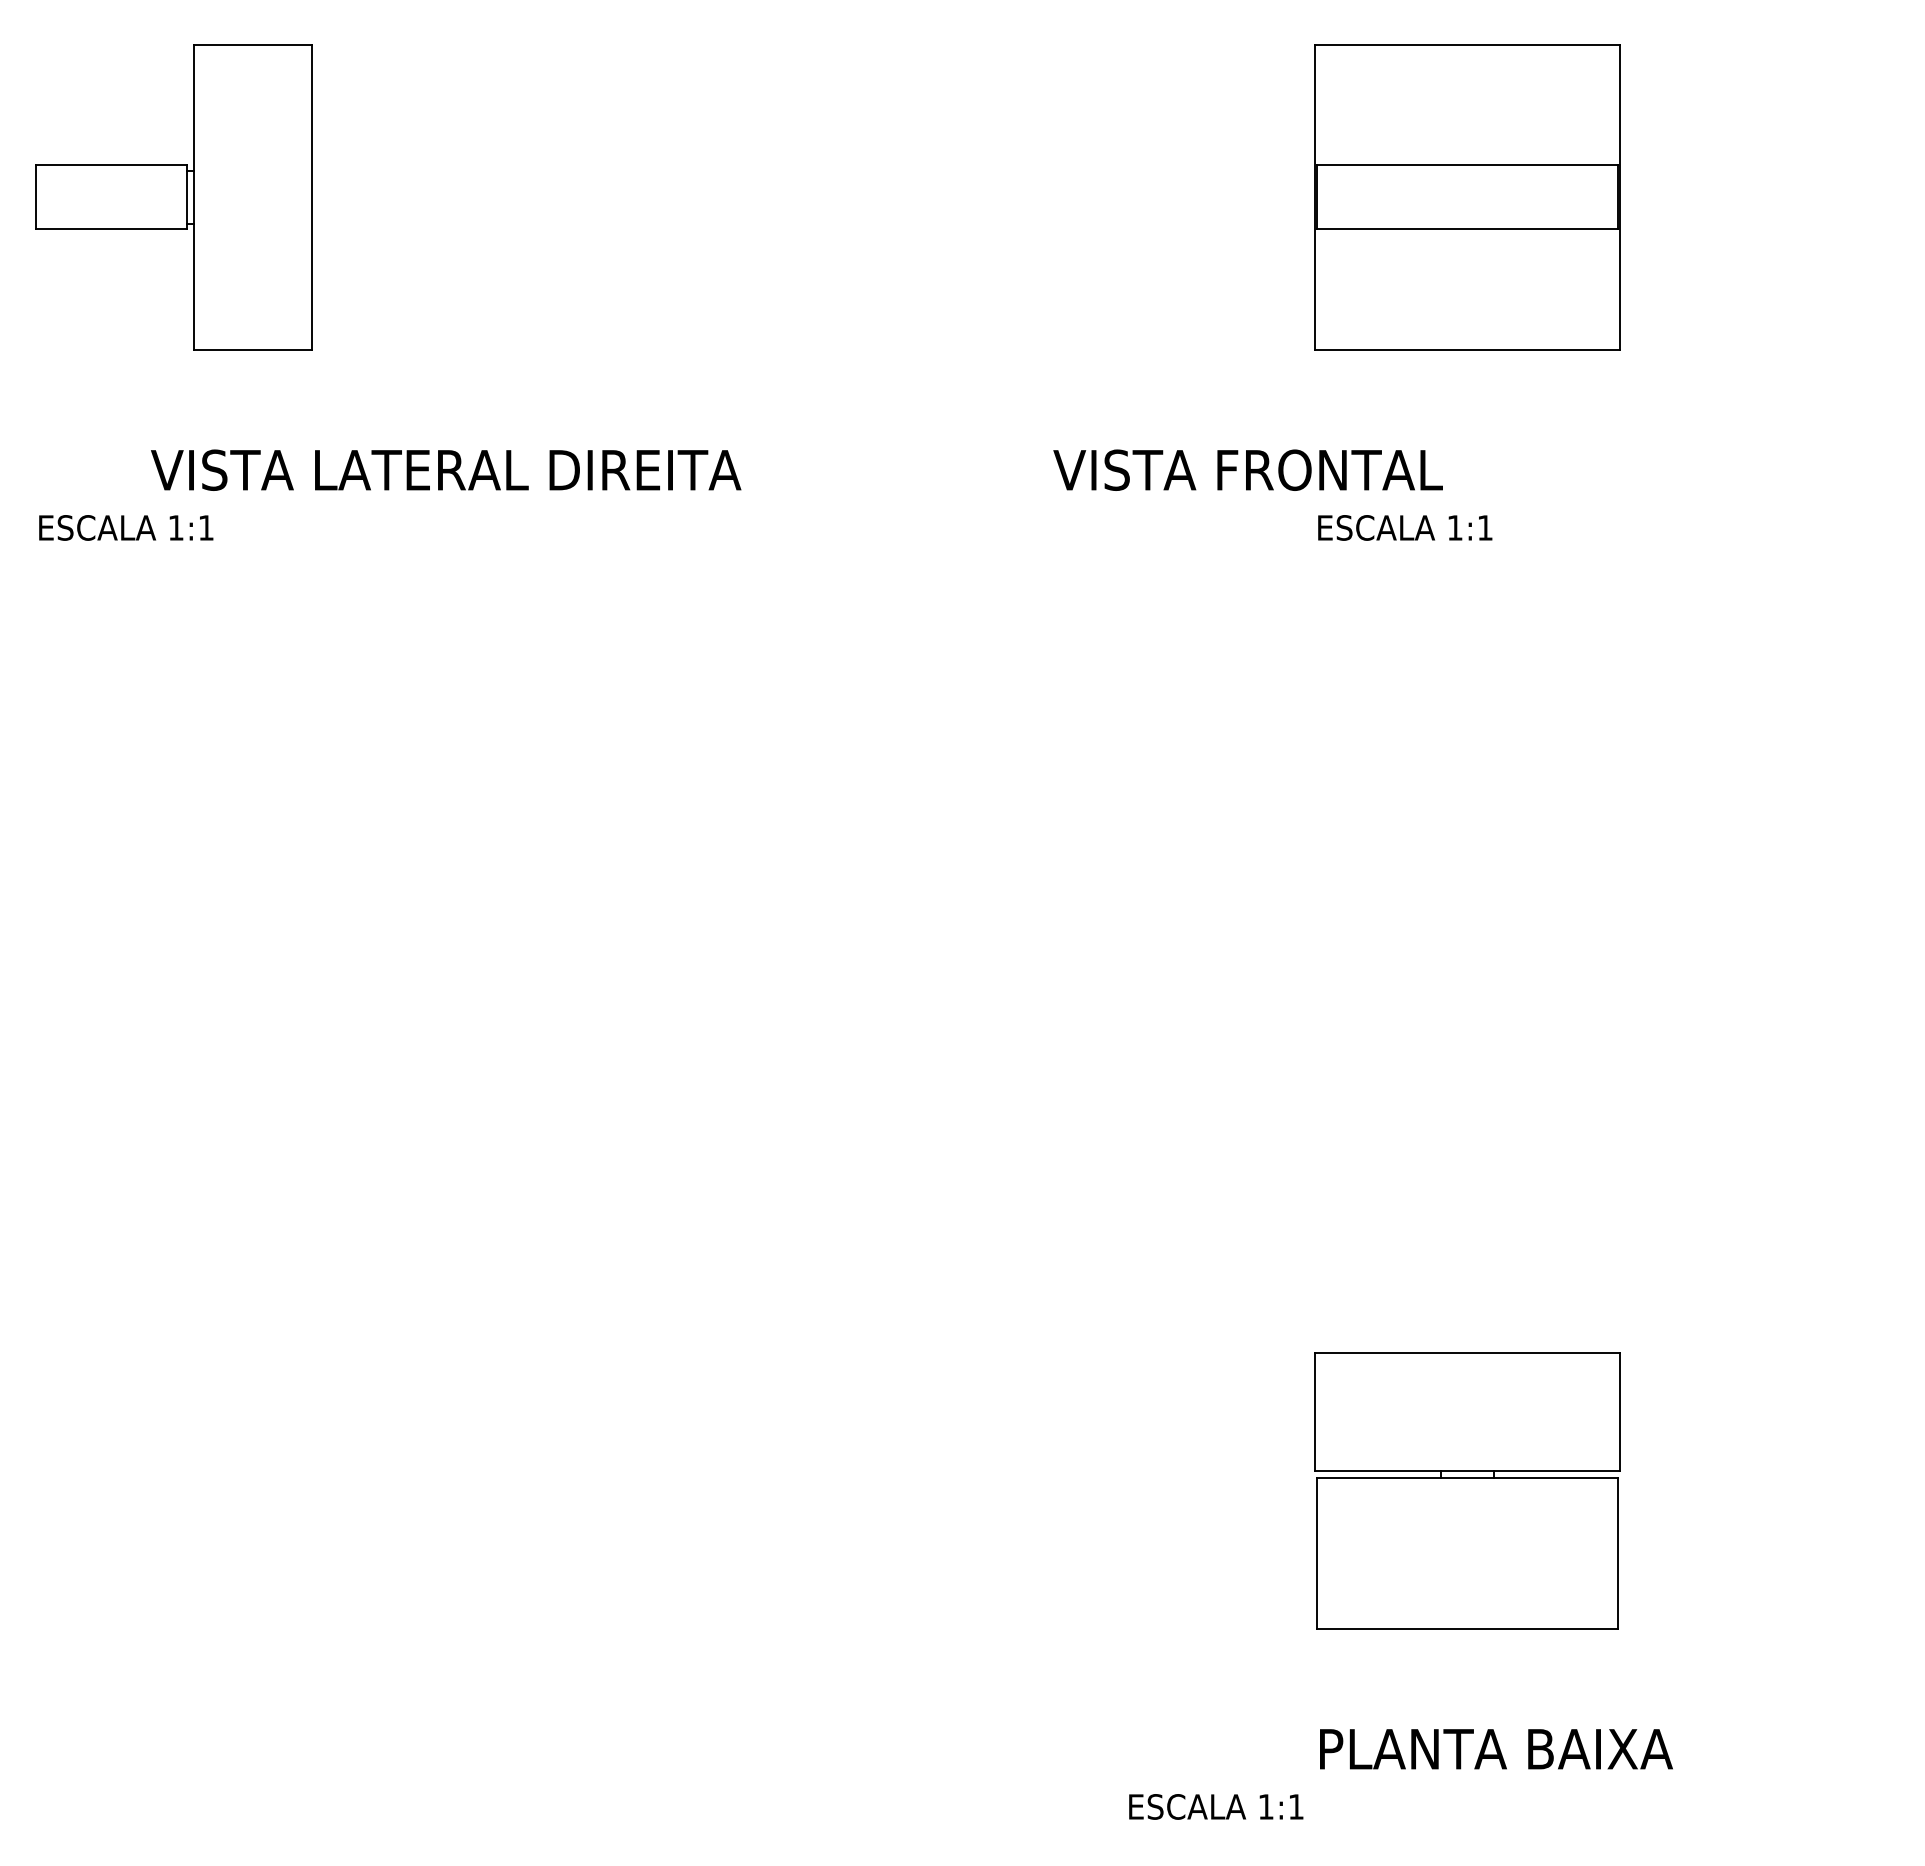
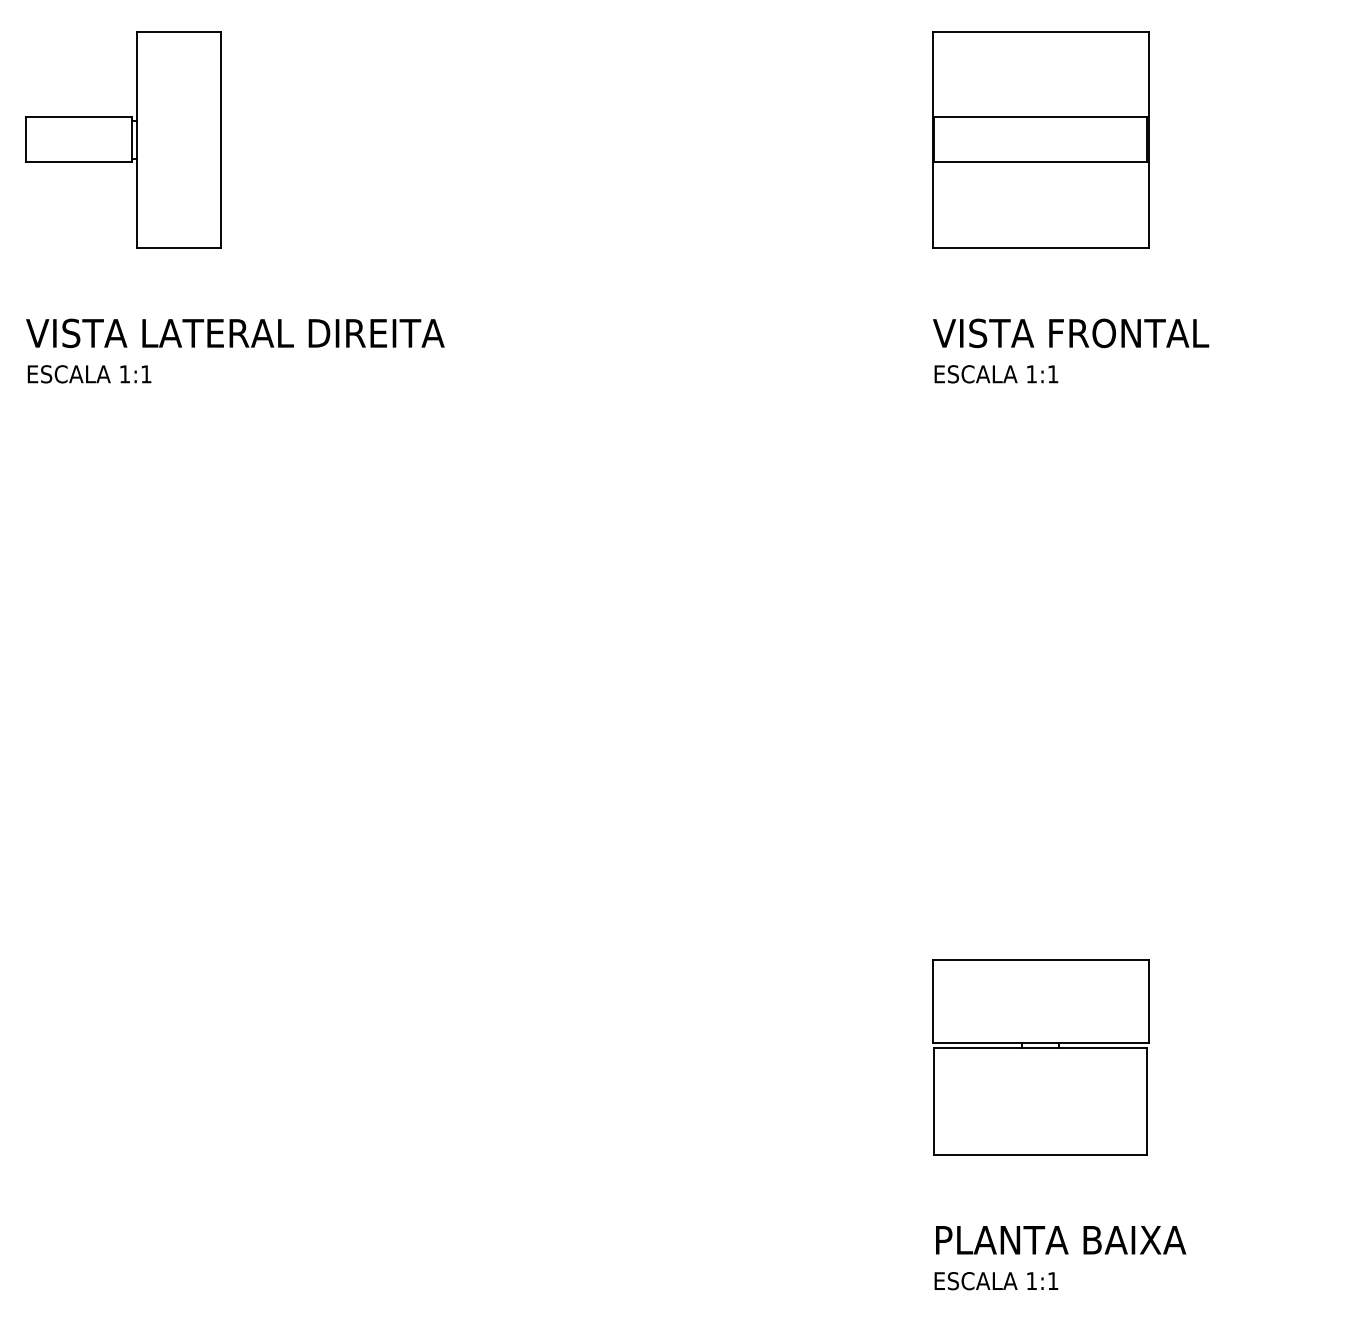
text: (446, 470) -> (235, 333), moved
text: (1248, 470) -> (1071, 333), moved
text: (1216, 1807) -> (996, 1281), moved

